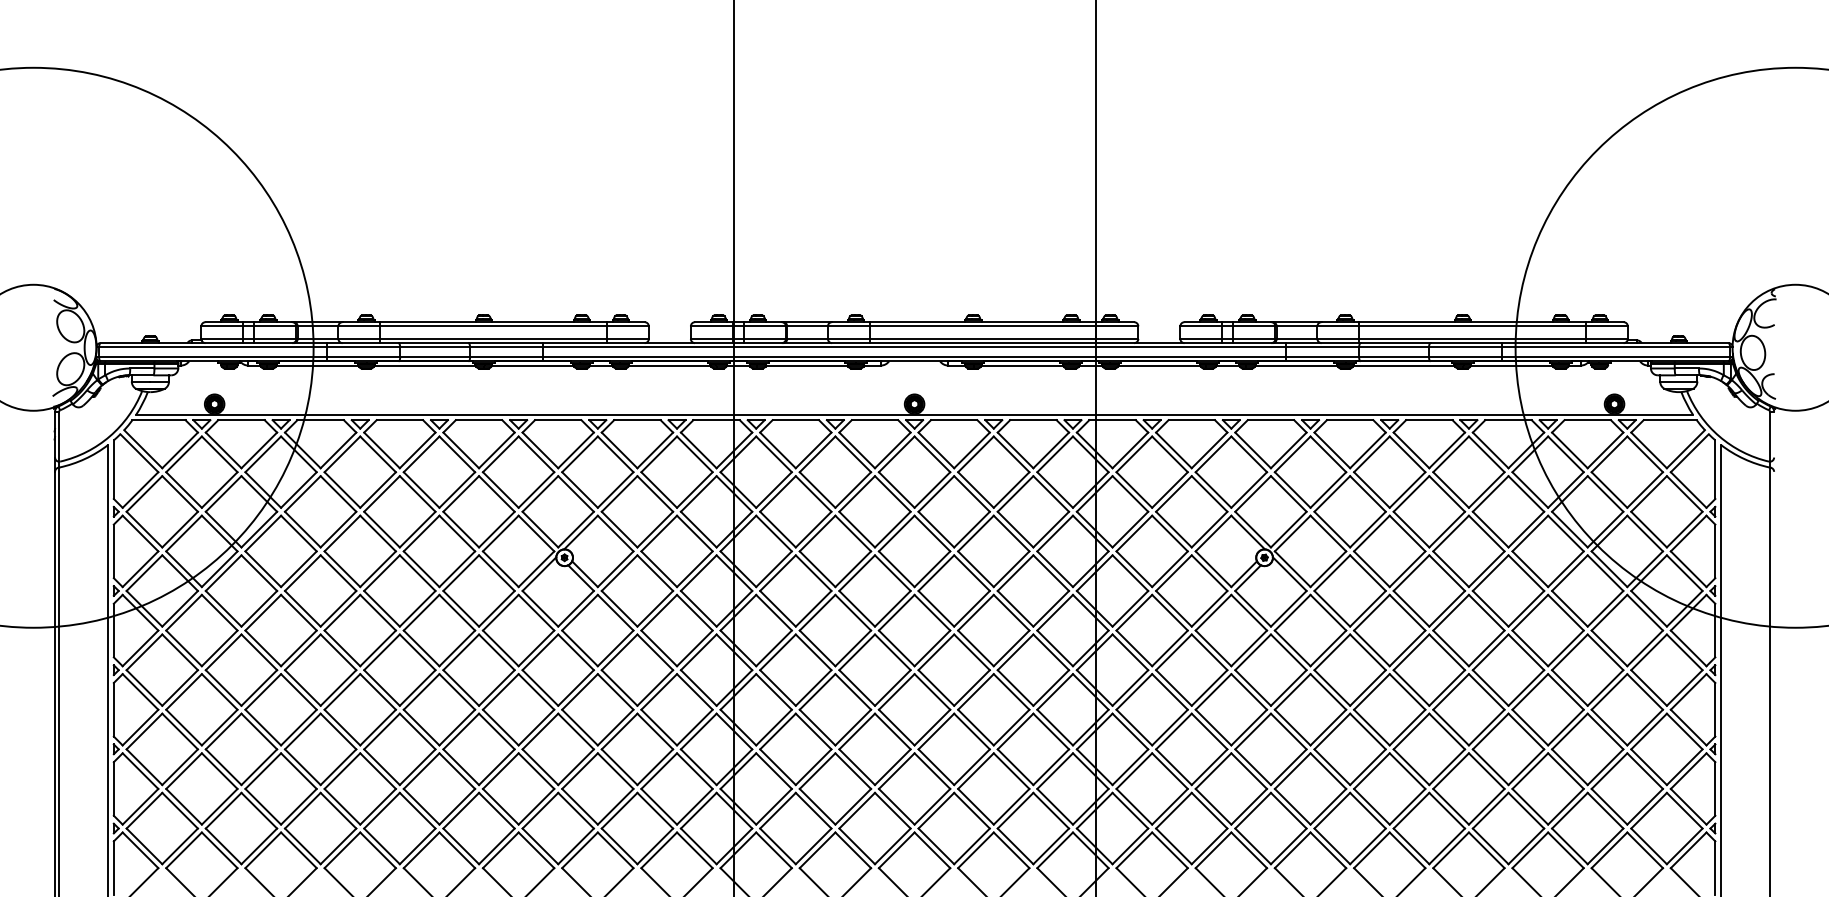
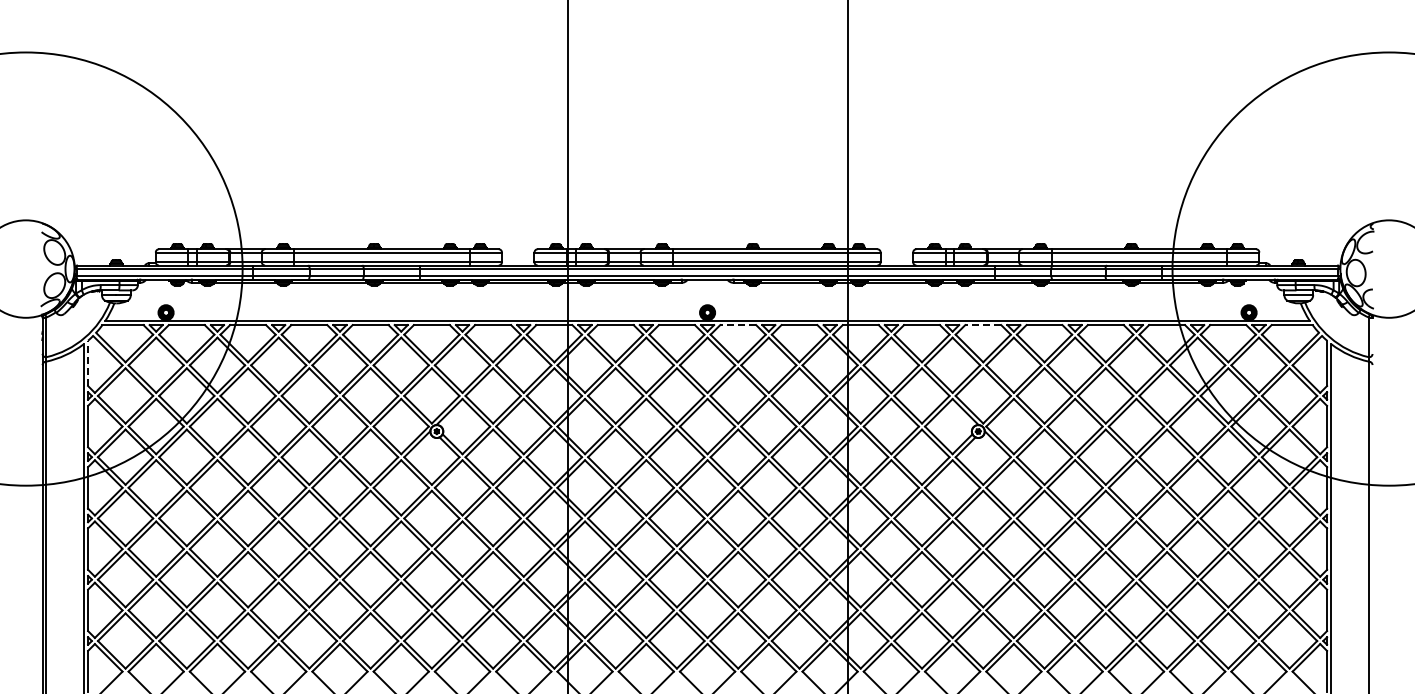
line: (954, 420) -> (738, 325), solid -> dashed
line: (1271, 420) -> (983, 325), solid -> dashed
line: (114, 469) -> (88, 363), solid -> dashed

